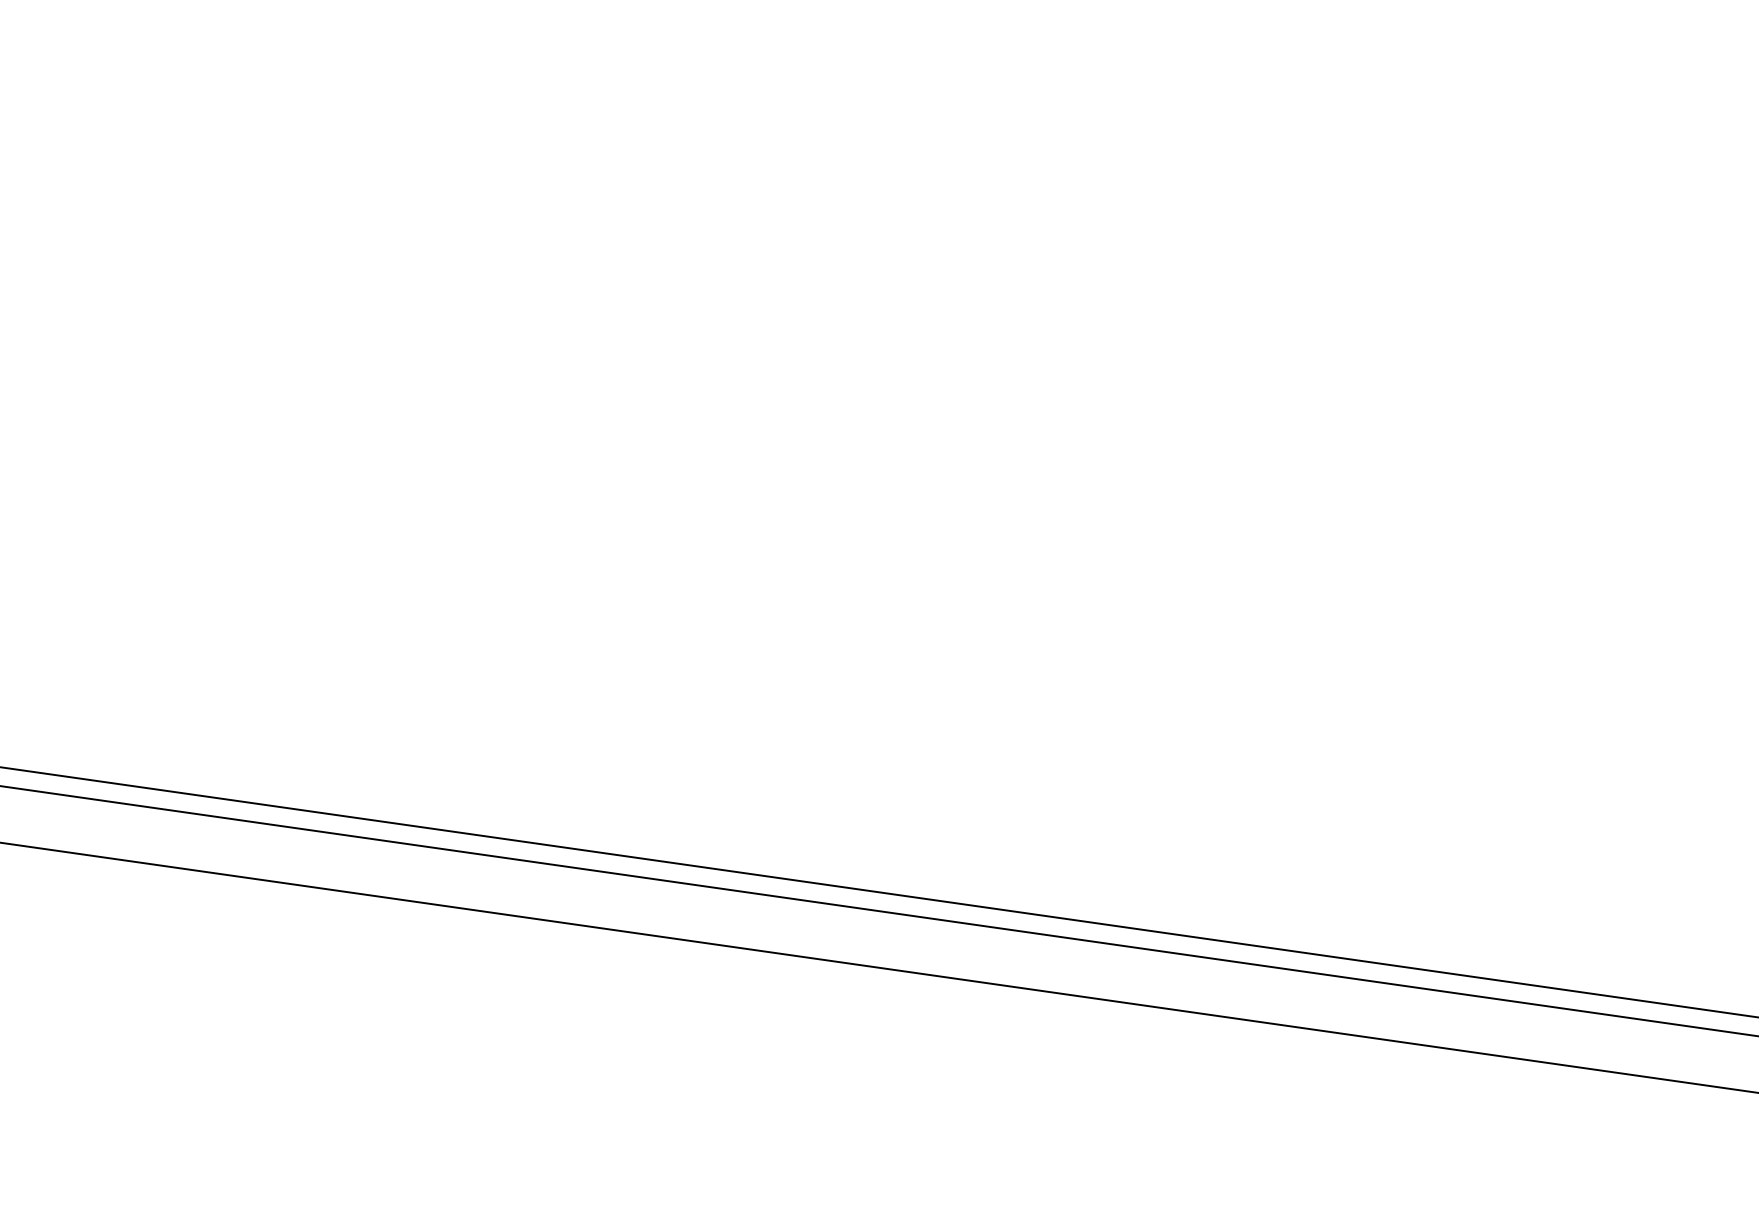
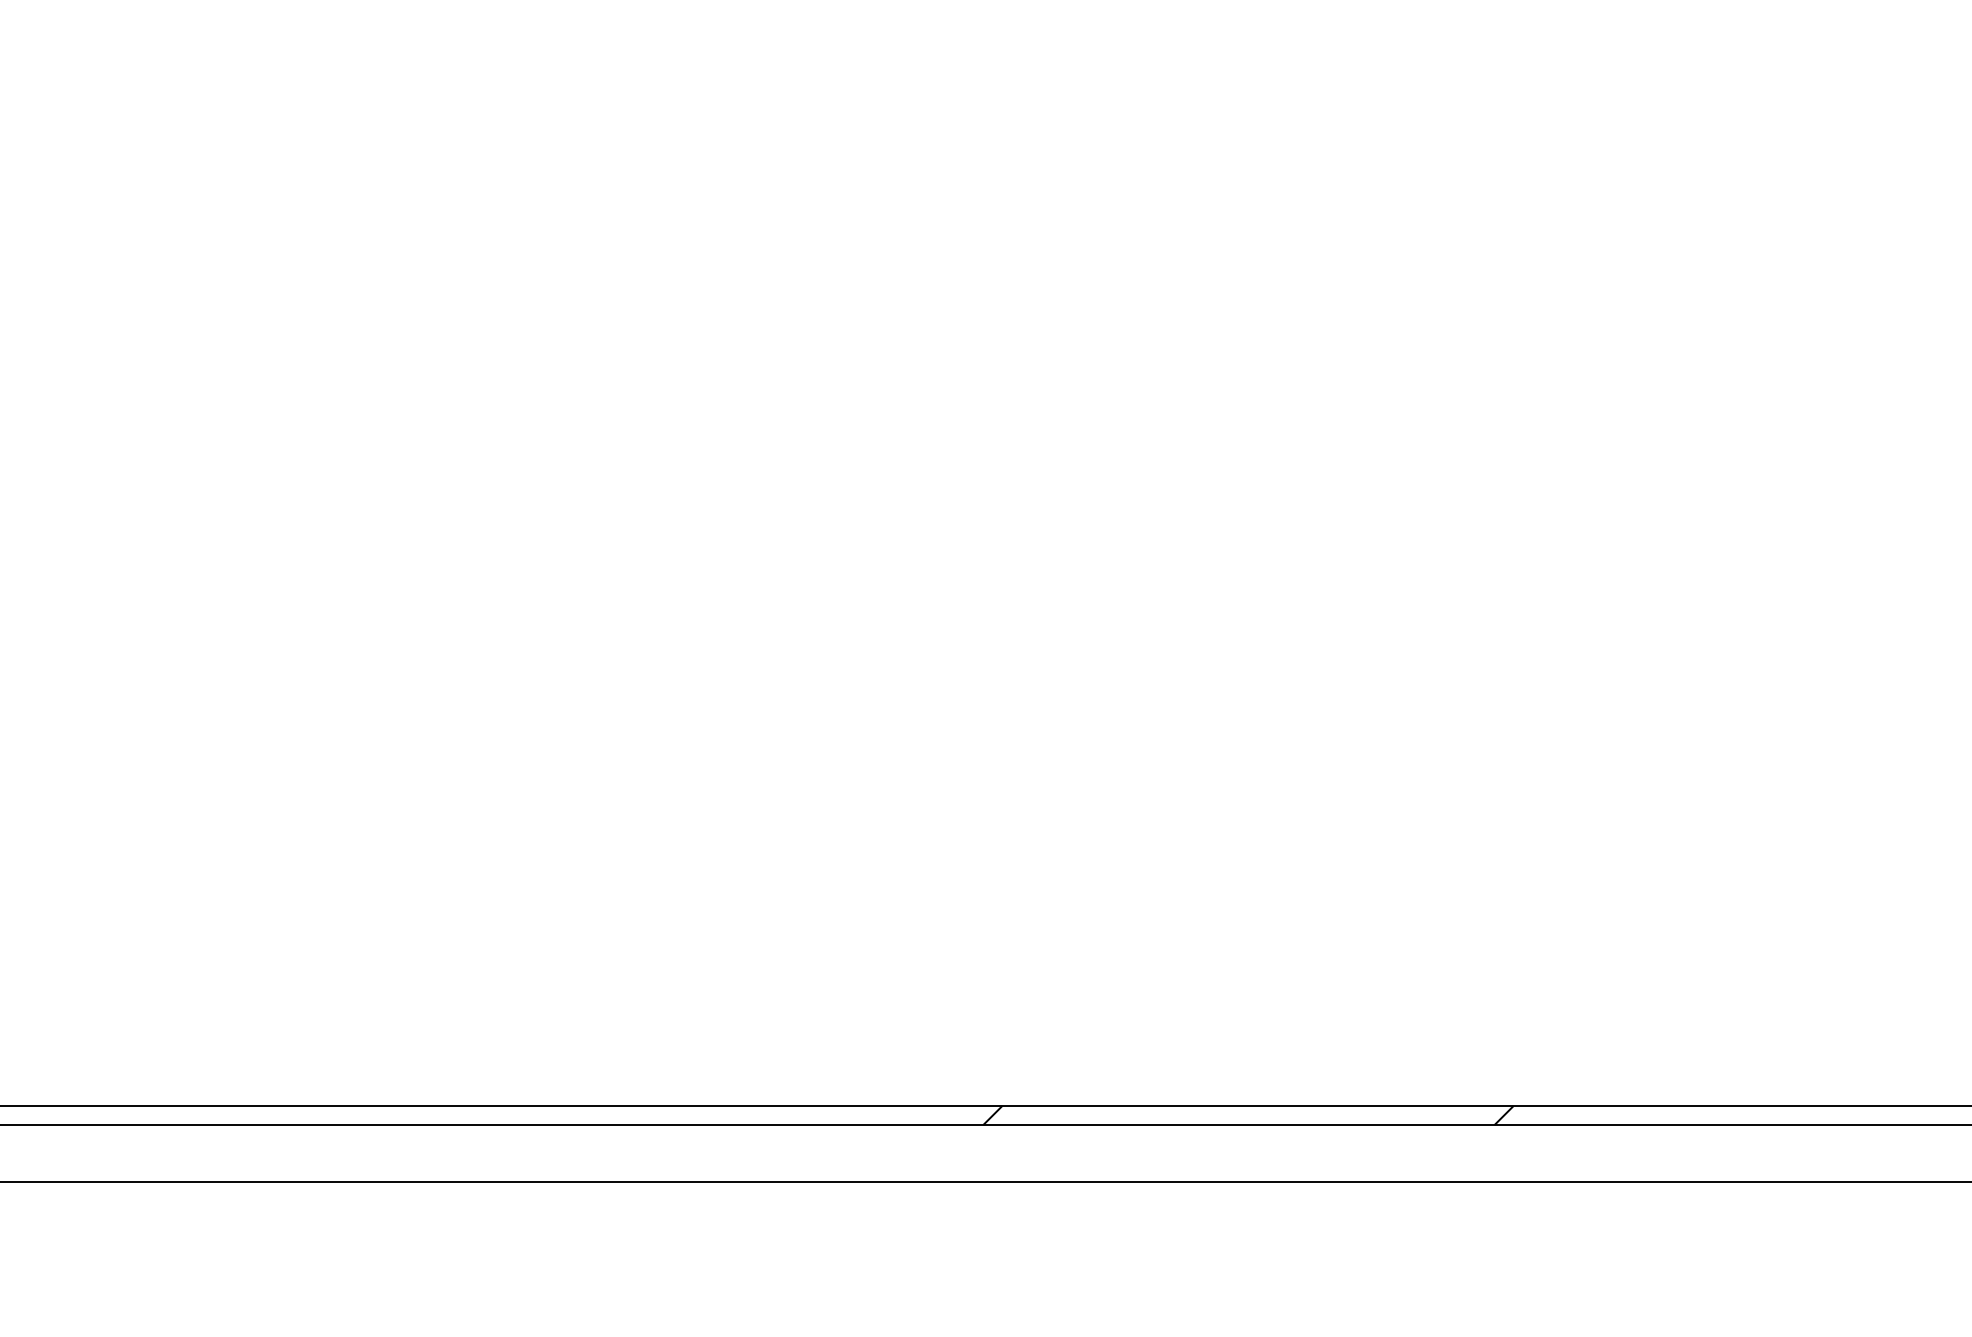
hatch: (876, 901) -> (1248, 1115), added

